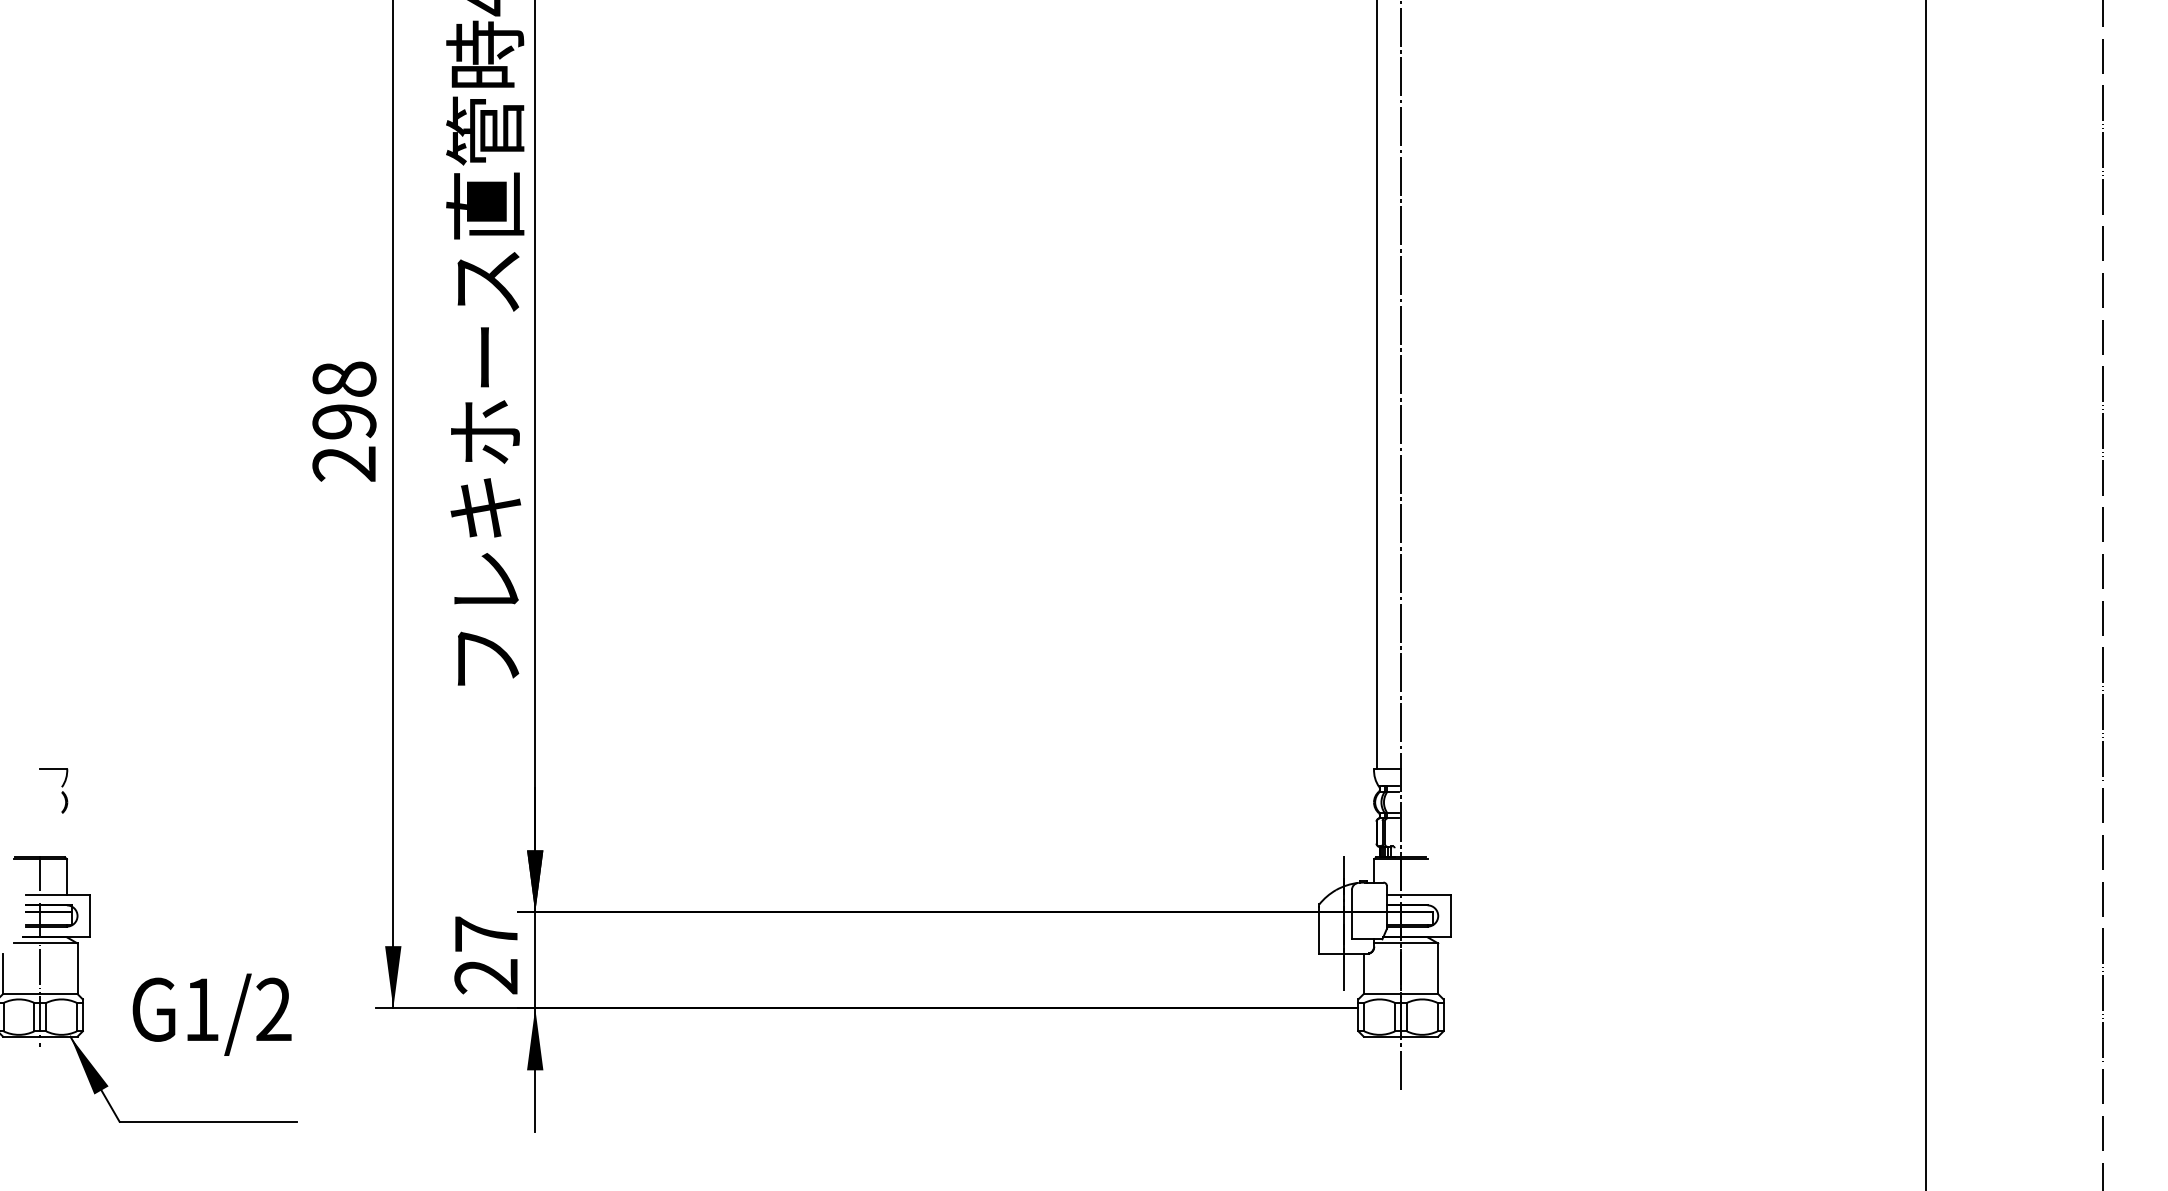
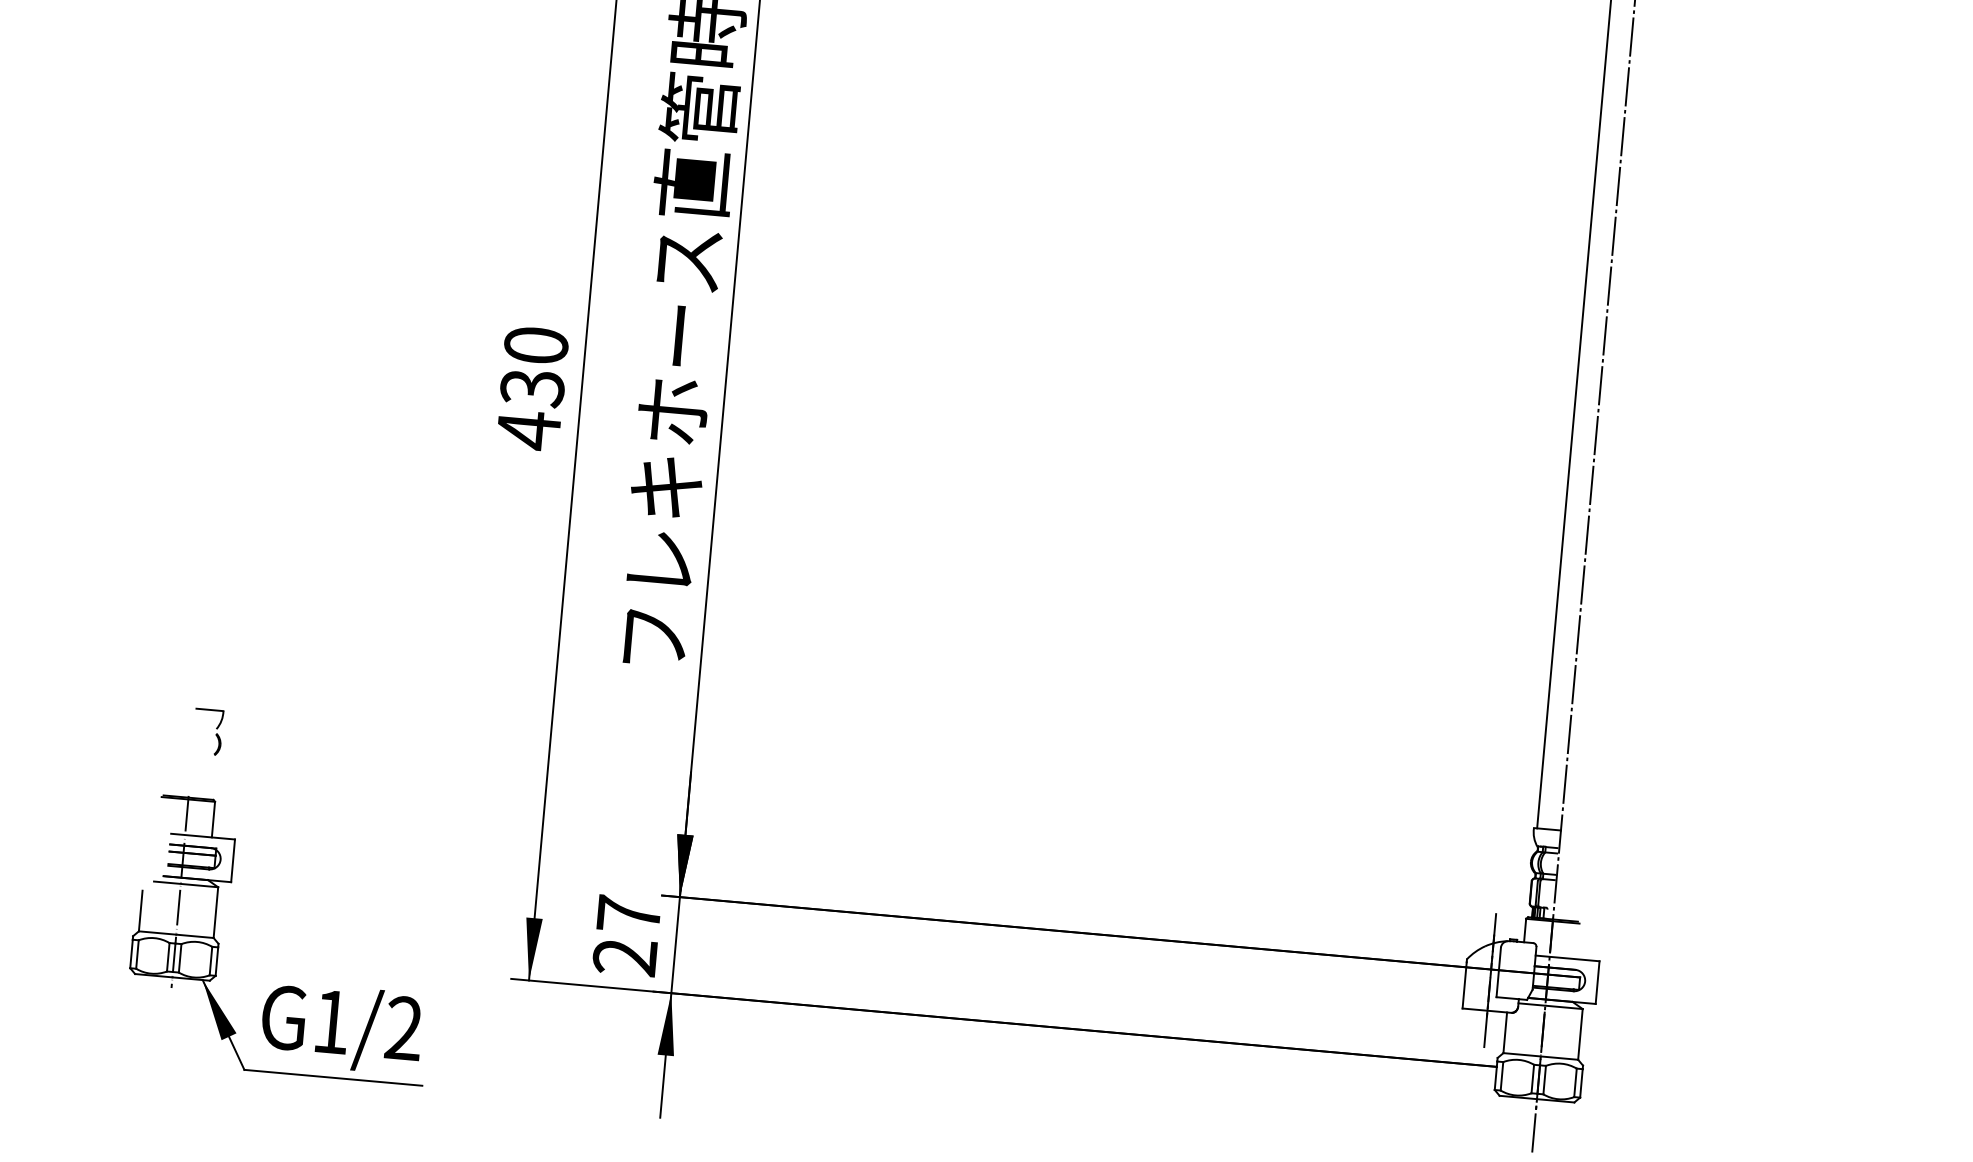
text: (344, 422) -> (532, 388), 298 -> 430
text: (211, 1014) -> (341, 1027), moved

